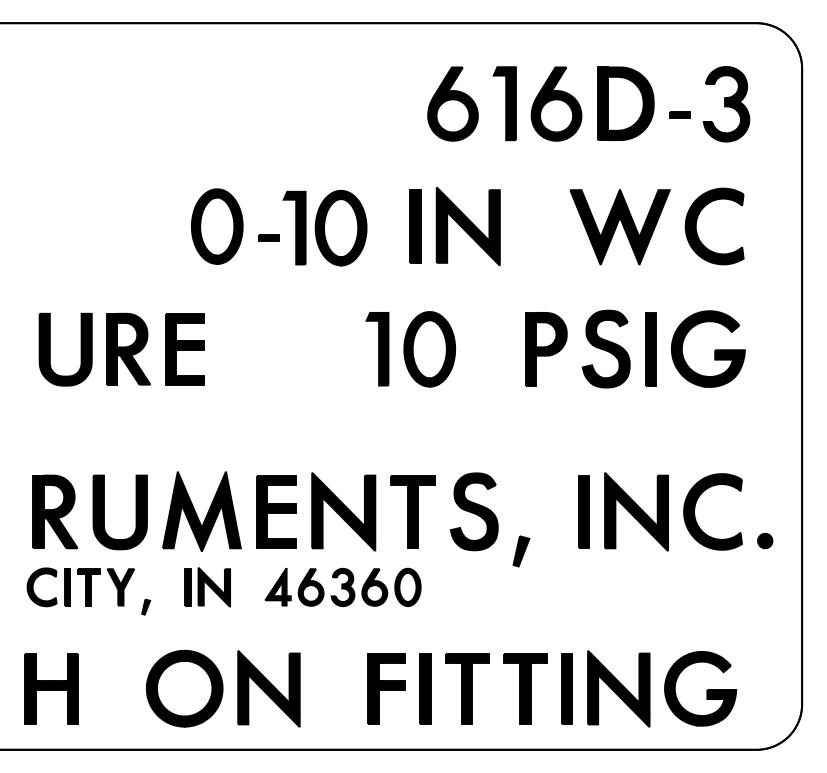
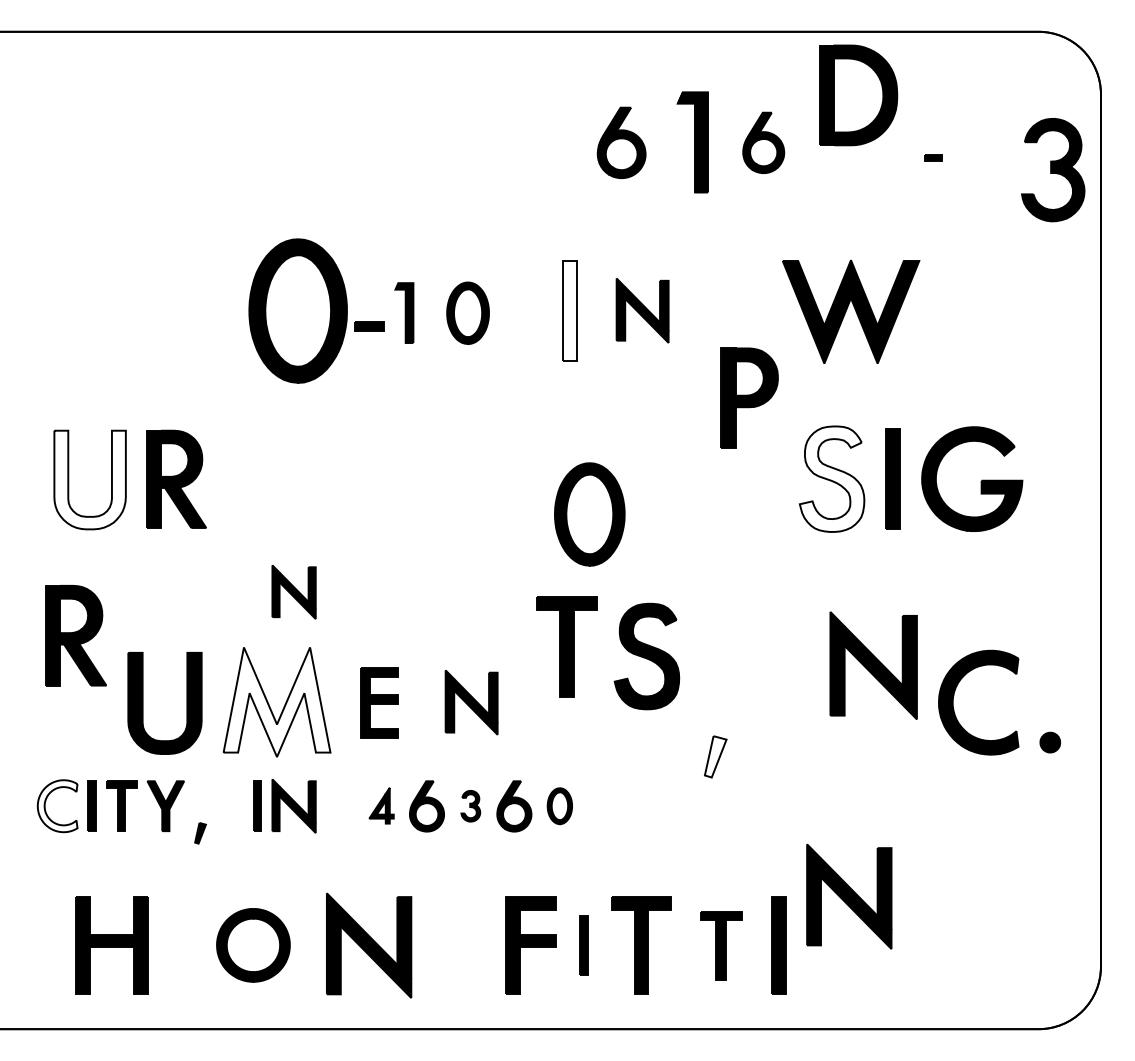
part: (452, 103) -> (621, 142), size x0.7
part: (556, 103) -> (763, 142), size x0.6
part: (625, 103) -> (858, 95), moved
part: (726, 104) -> (1053, 170), moved
part: (680, 114) -> (933, 157), size x0.6
part: (696, 223) -> (956, 306), removed
part: (216, 226) -> (297, 310), size x1.4
fill: (415, 226) -> (570, 310), removed
part: (468, 226) -> (642, 310), size x0.6
part: (294, 227) -> (404, 312), size x0.6
part: (340, 228) -> (467, 313), size x0.6
part: (546, 348) -> (749, 397), moved
fill: (65, 349) -> (89, 479), removed
part: (184, 349) -> (253, 479), removed
part: (377, 349) -> (517, 479), removed
part: (429, 349) -> (589, 514), moved
fill: (605, 349) -> (831, 479), removed
part: (213, 431) -> (293, 592), added
part: (55, 511) -> (75, 635), moved
fill: (201, 511) -> (276, 702), removed
part: (276, 511) -> (379, 702), size x0.7
part: (343, 511) -> (471, 702), size x0.6
part: (412, 511) -> (566, 646), moved
part: (473, 511) -> (646, 656), moved
part: (583, 511) -> (800, 702), removed
part: (636, 511) -> (873, 665), moved
fill: (521, 551) -> (715, 756), removed
part: (277, 586) -> (381, 805), size x0.7
part: (342, 586) -> (470, 805), size x0.6
part: (407, 586) -> (559, 805), size x0.7
fill: (41, 587) -> (57, 806), removed
part: (51, 688) -> (111, 945), moved
part: (184, 688) -> (253, 945), size x0.7
part: (425, 688) -> (583, 945), size x0.6
part: (524, 688) -> (720, 945), size x0.7
part: (618, 688) -> (849, 896), moved
part: (707, 690) -> (970, 947), removed

